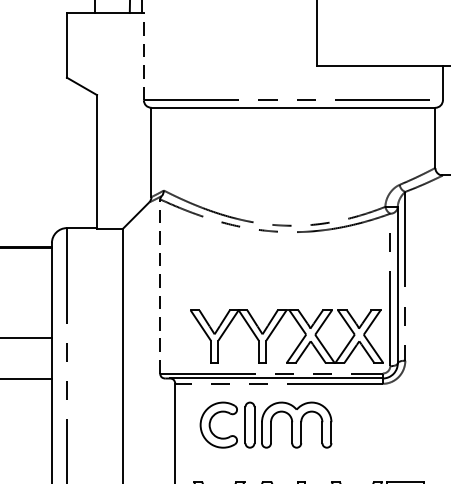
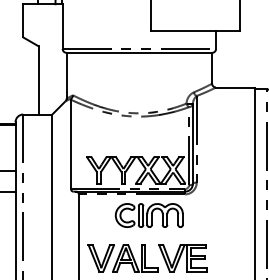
line: (143, 56) -> (62, 26), dashed -> solid
line: (161, 286) -> (71, 144), dashed -> solid
part: (264, 425) -> (148, 215), moved

